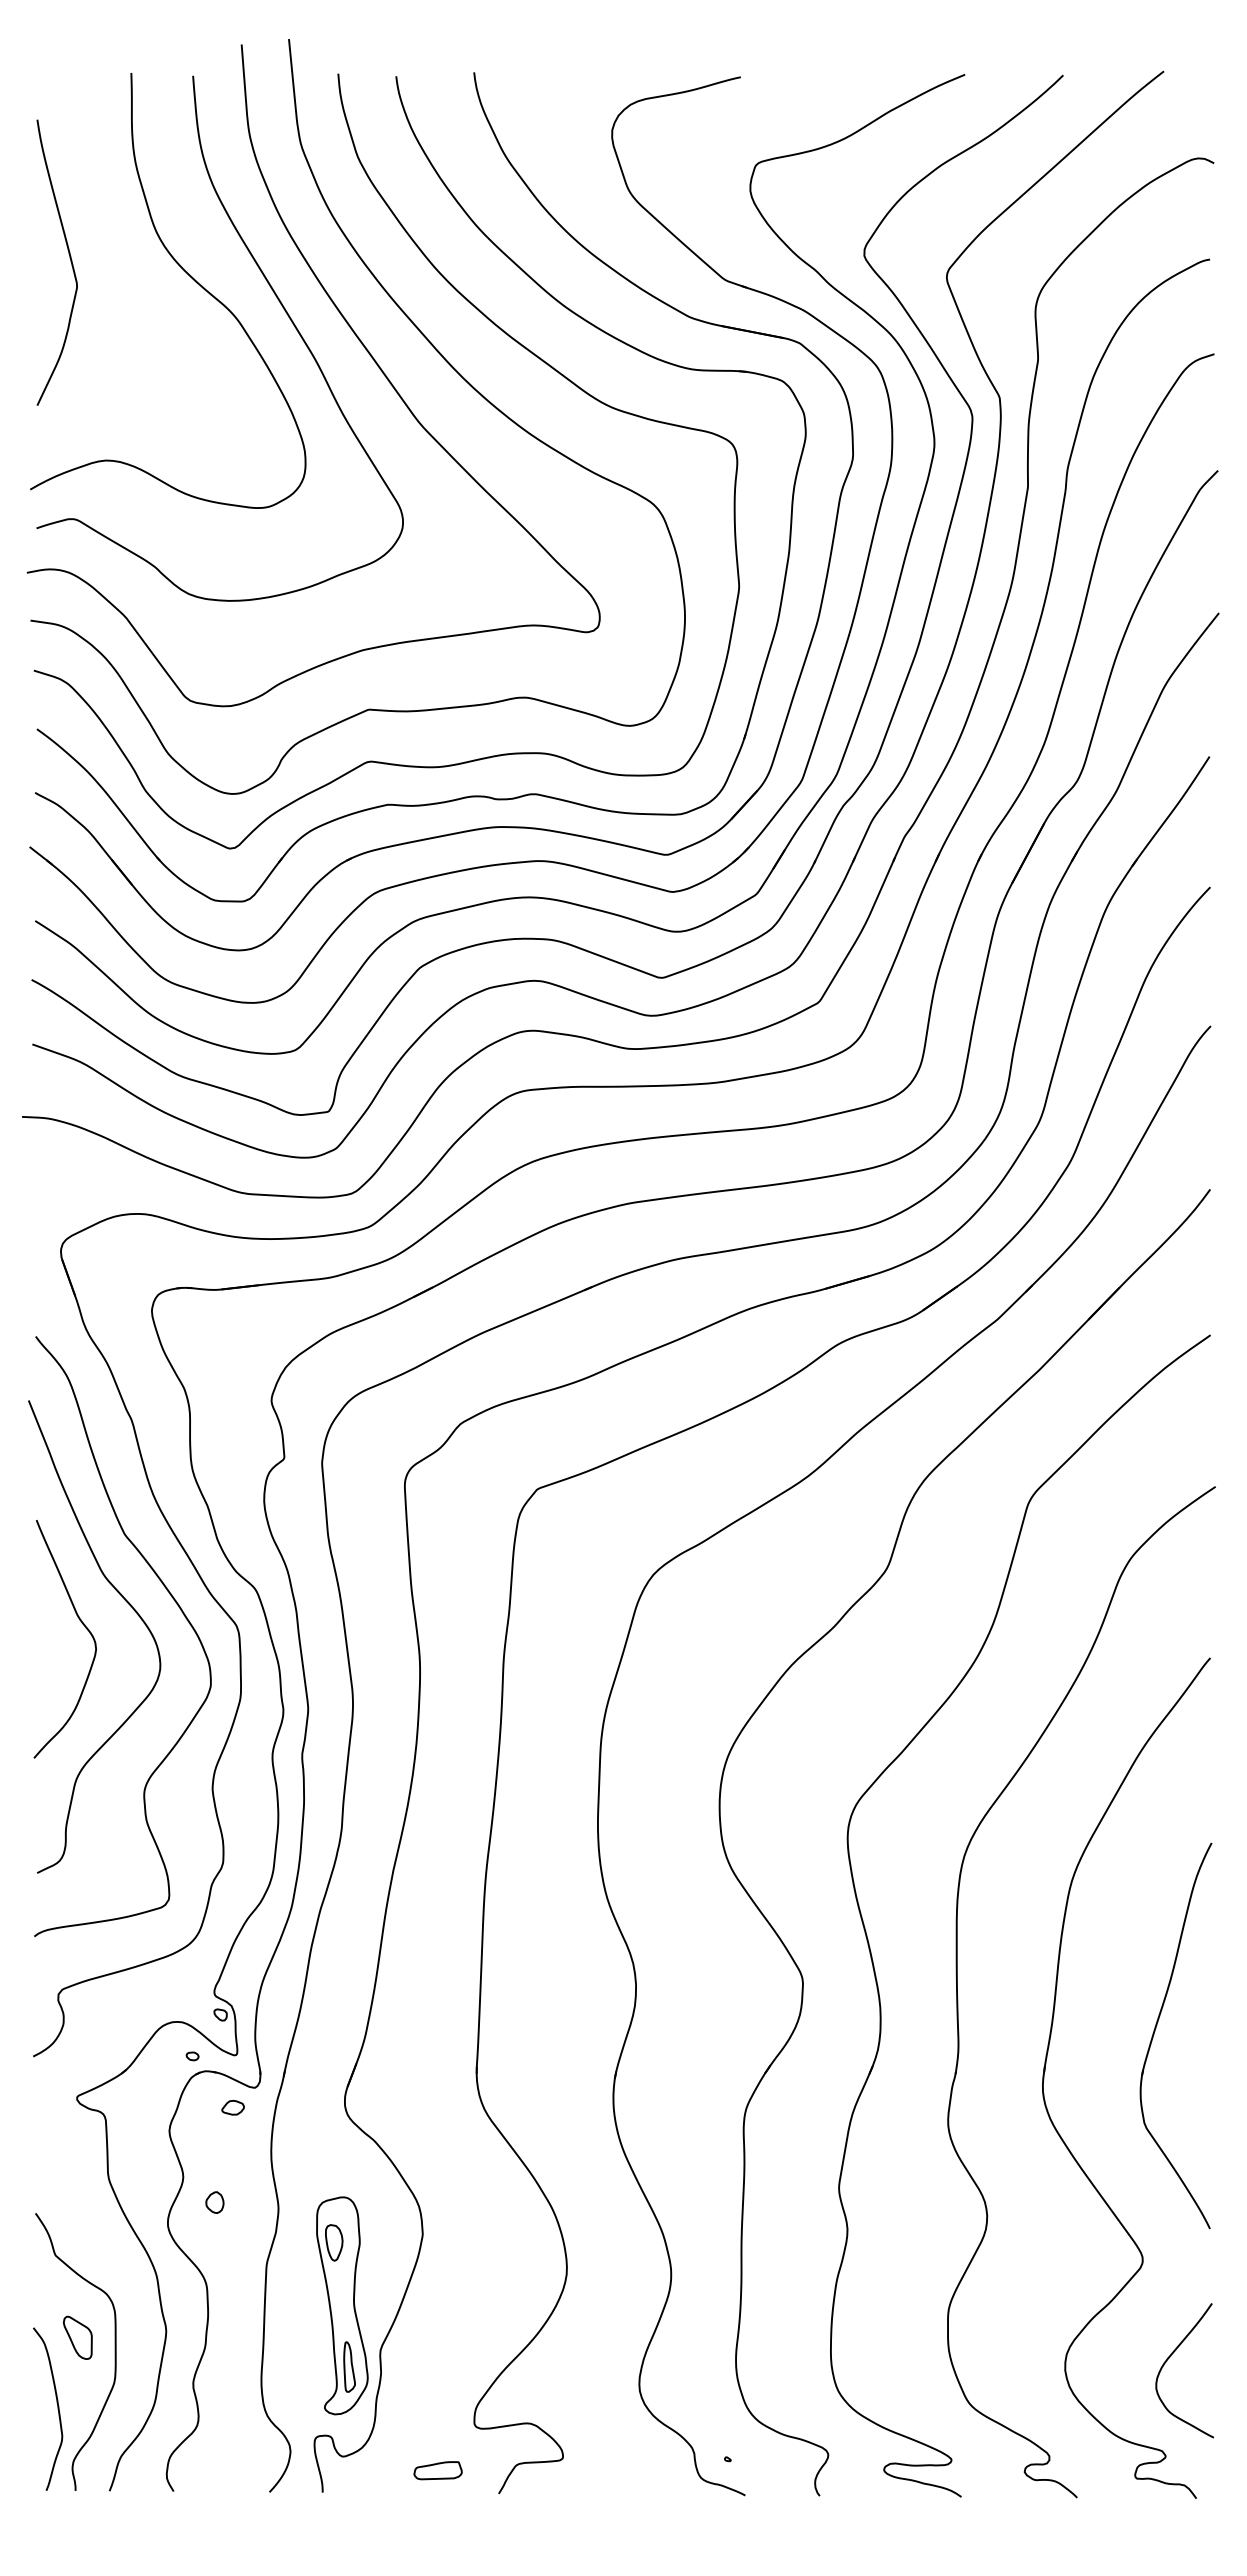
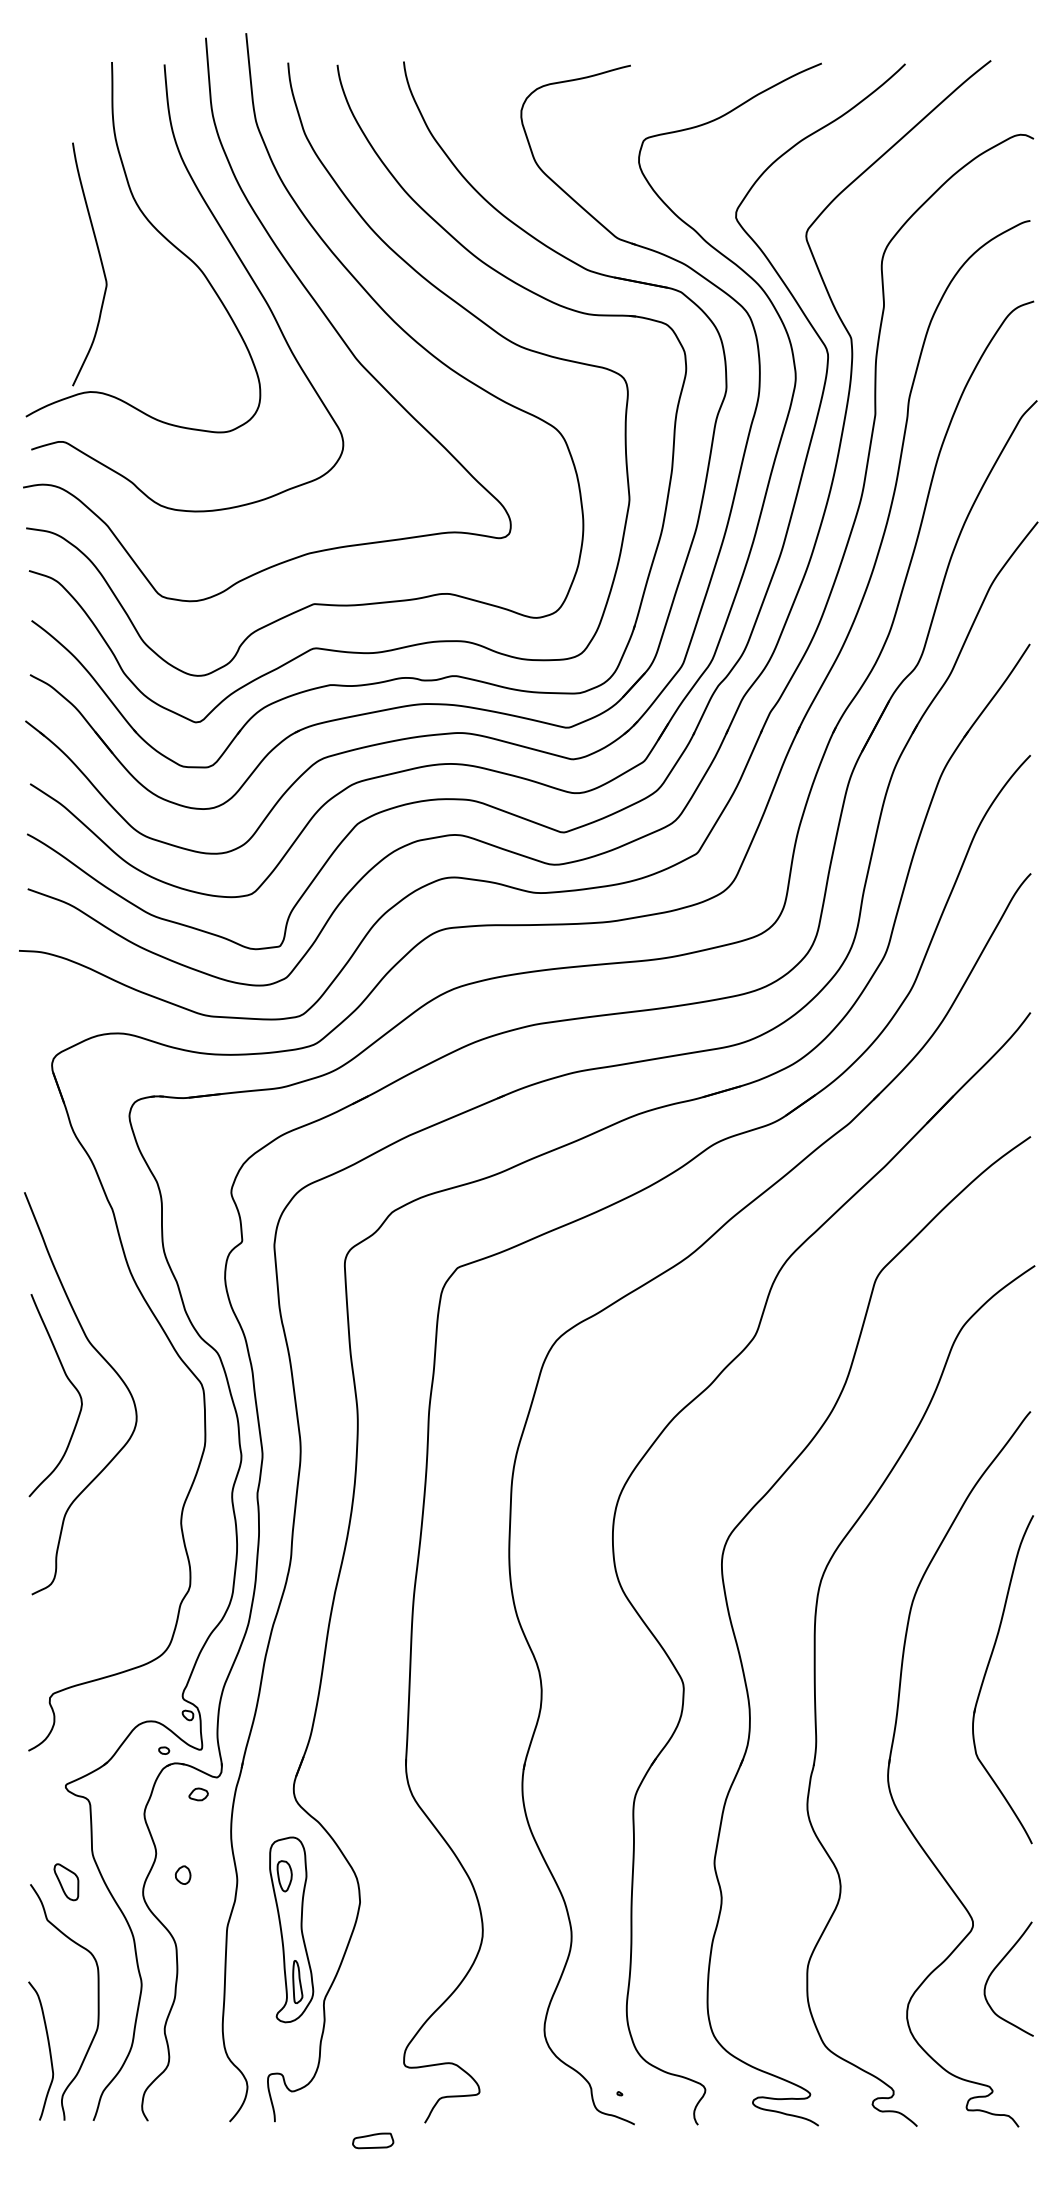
curve: (69, 258) -> (100, 260), moved
curve: (171, 1597) -> (146, 1360), removed
part: (1156, 2028) -> (986, 1673), moved
part: (342, 2305) -> (291, 1929), moved
part: (77, 2337) -> (66, 1881), moved
curve: (1171, 2356) -> (997, 1967), moved
part: (437, 2470) -> (372, 2140), moved

